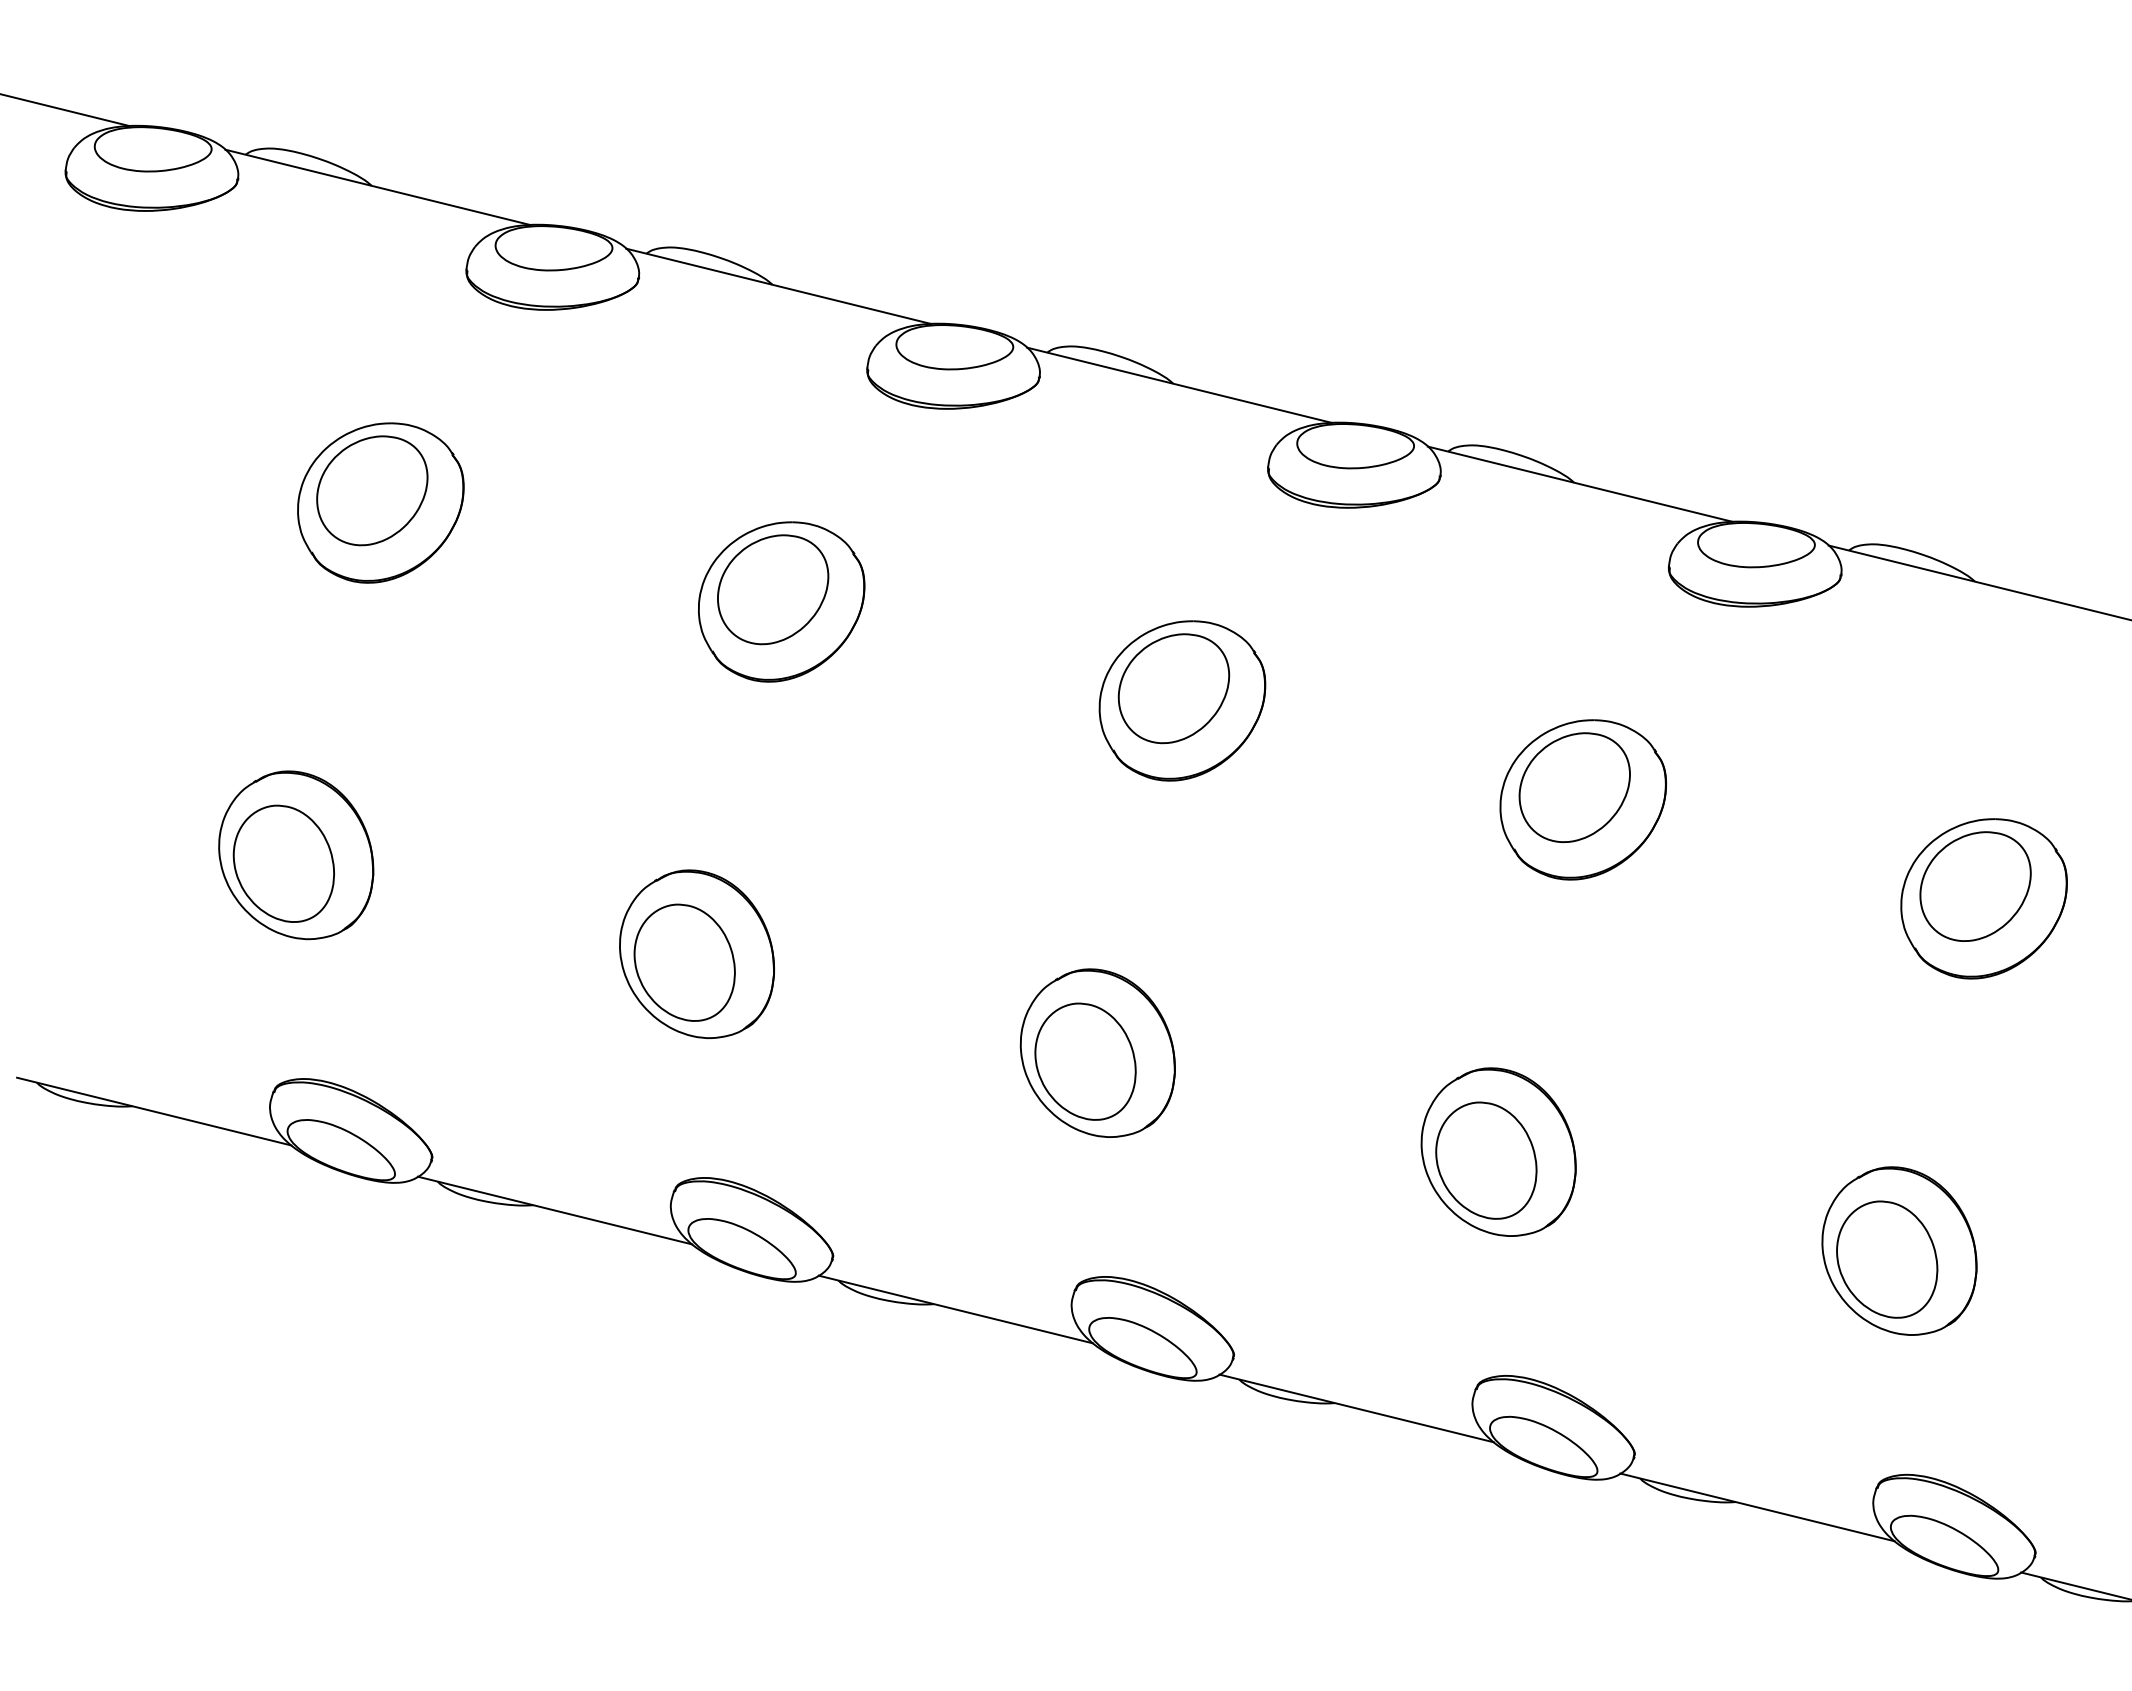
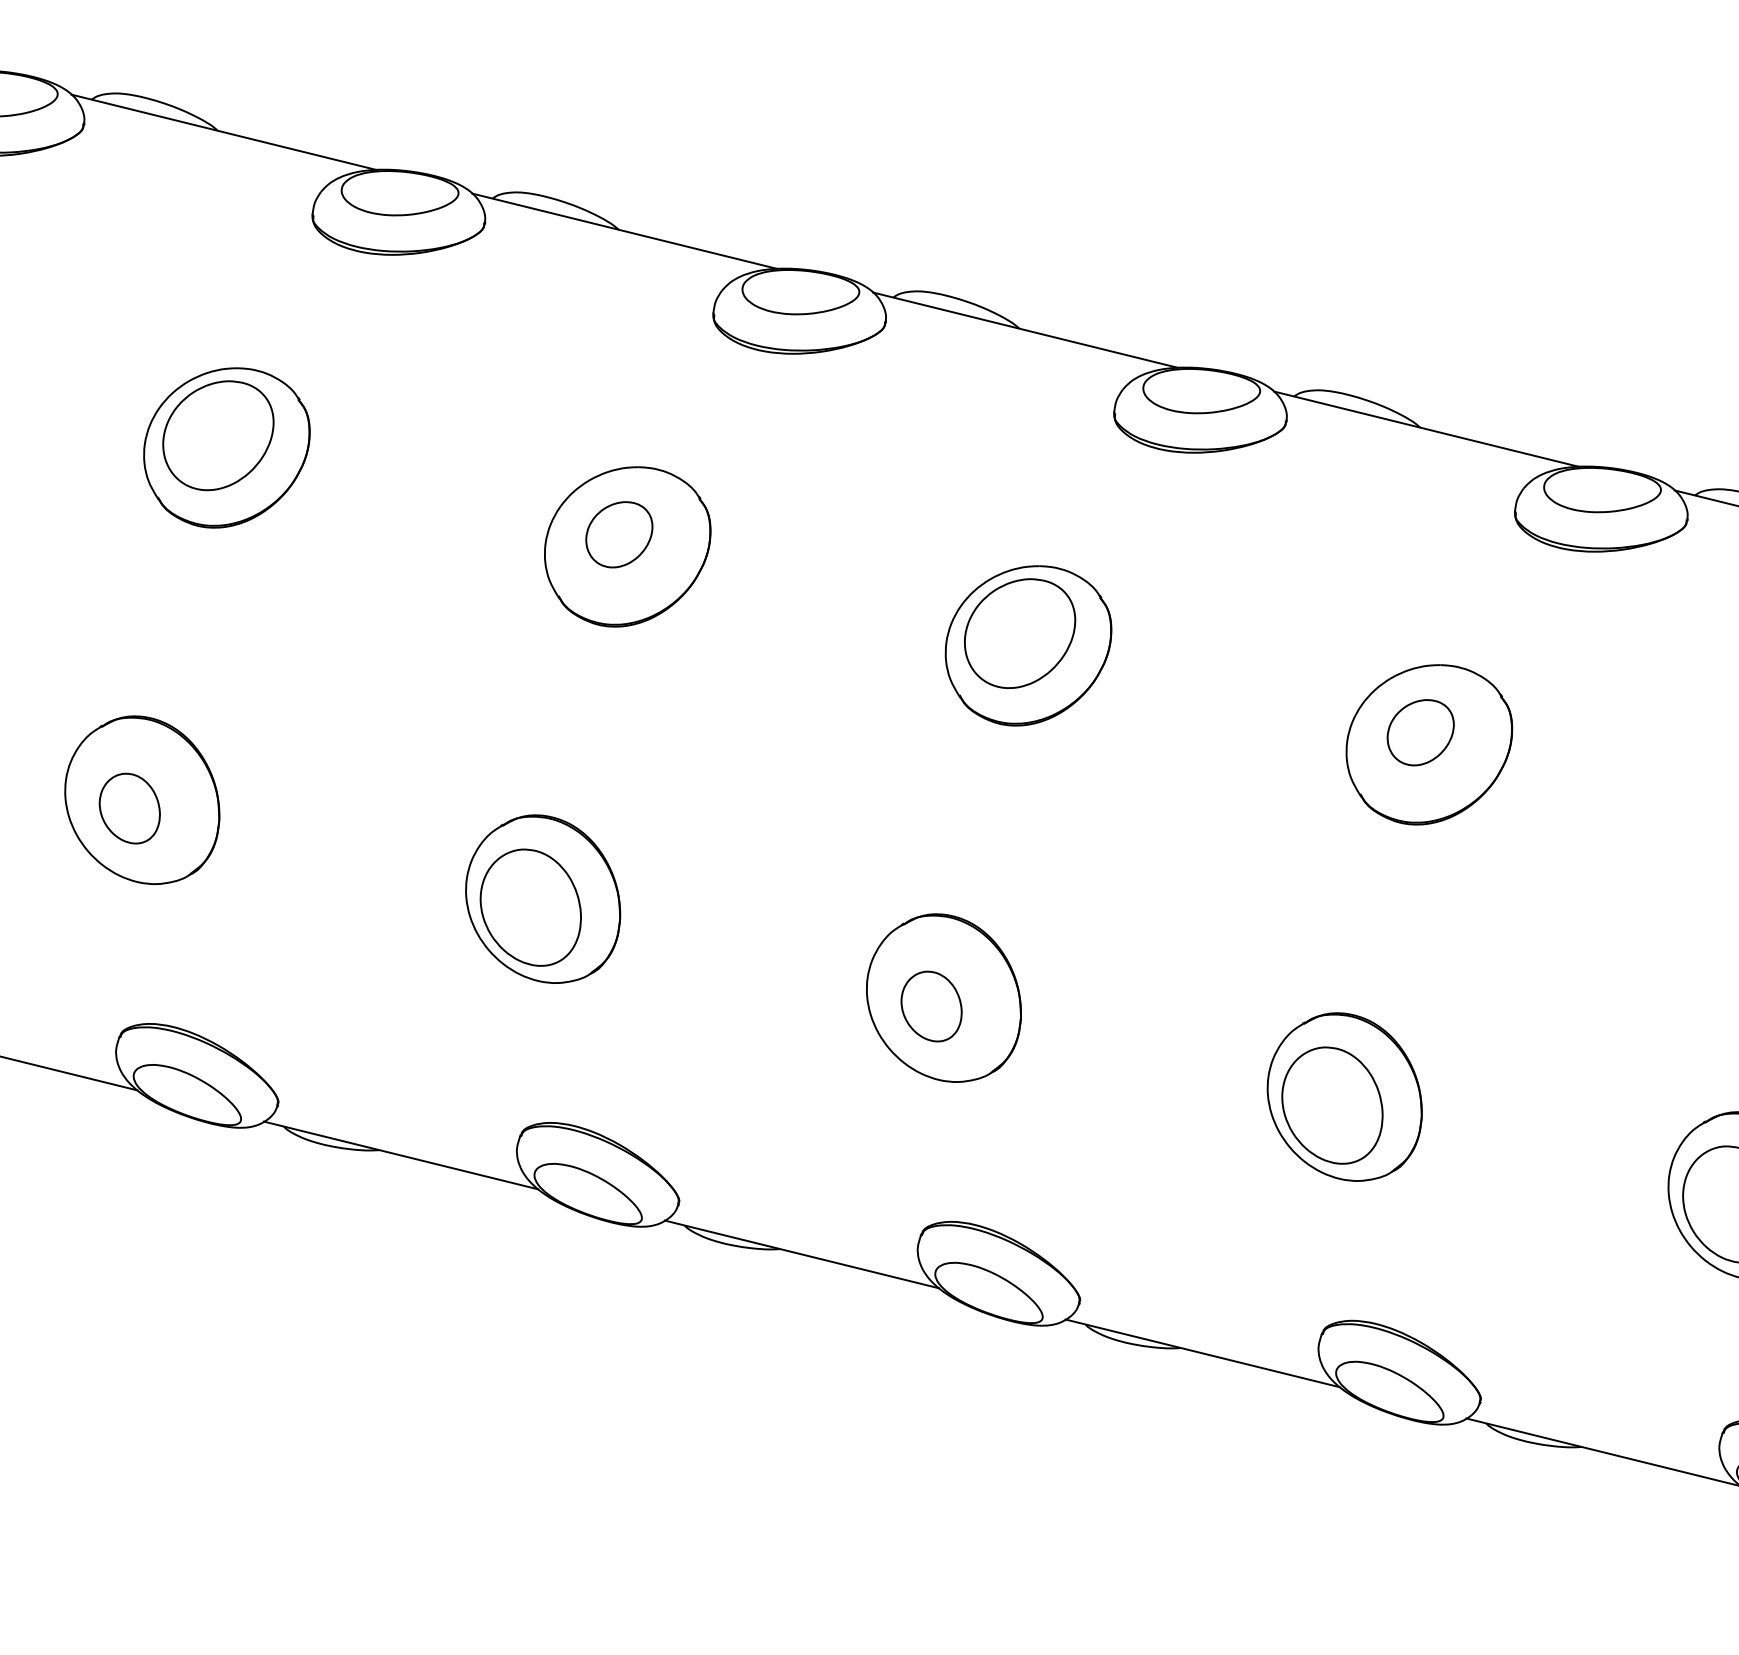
part: (773, 589) -> (619, 534), size x0.6
part: (1574, 787) -> (1420, 732), size x0.6
part: (283, 863) -> (129, 808), size x0.6
part: (1085, 1061) -> (931, 1006), size x0.6

